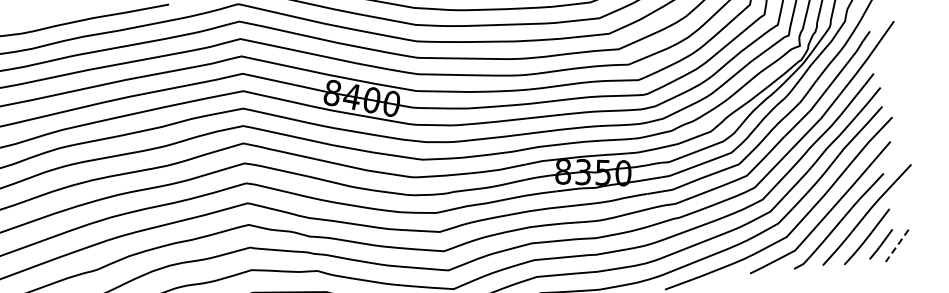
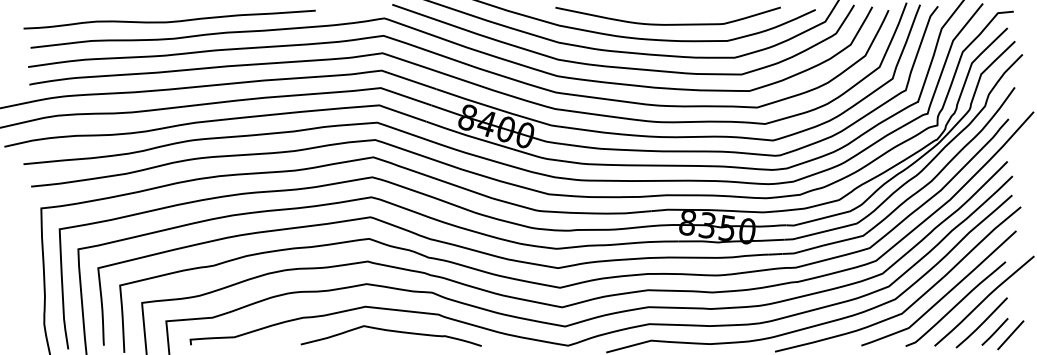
line: (896, 246) -> (1010, 335), dashed -> solid

